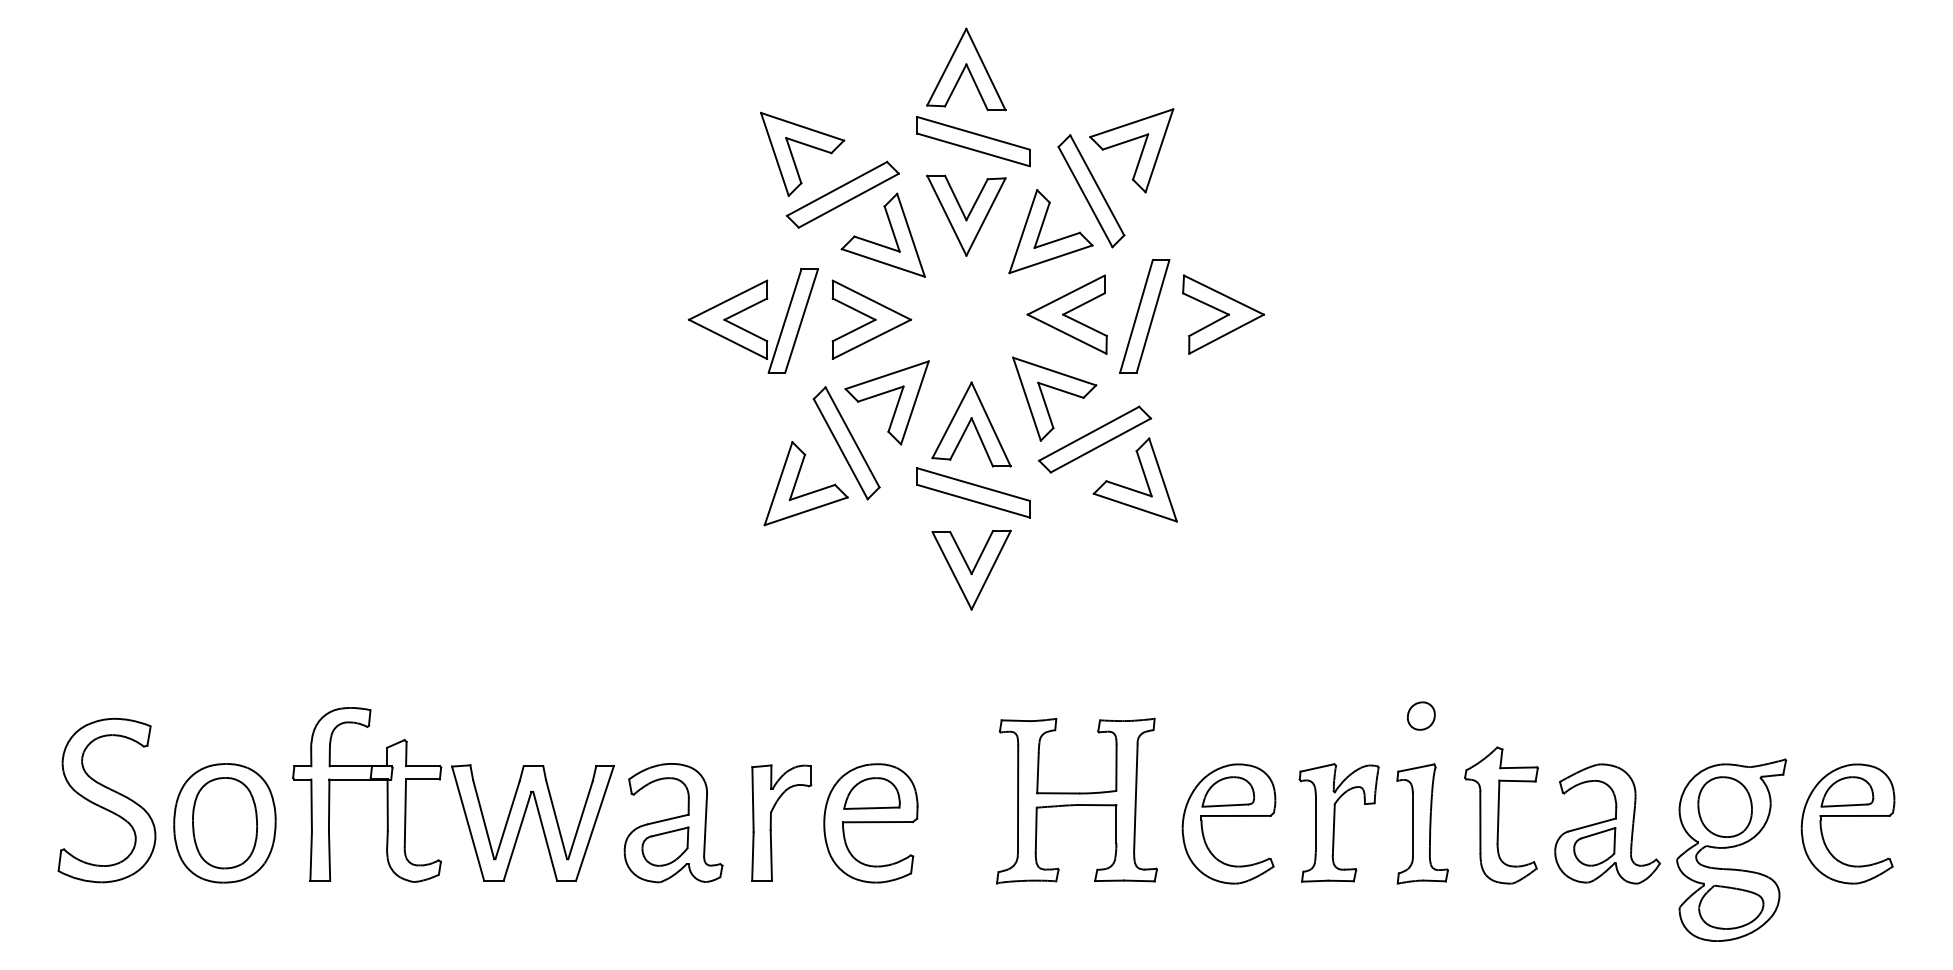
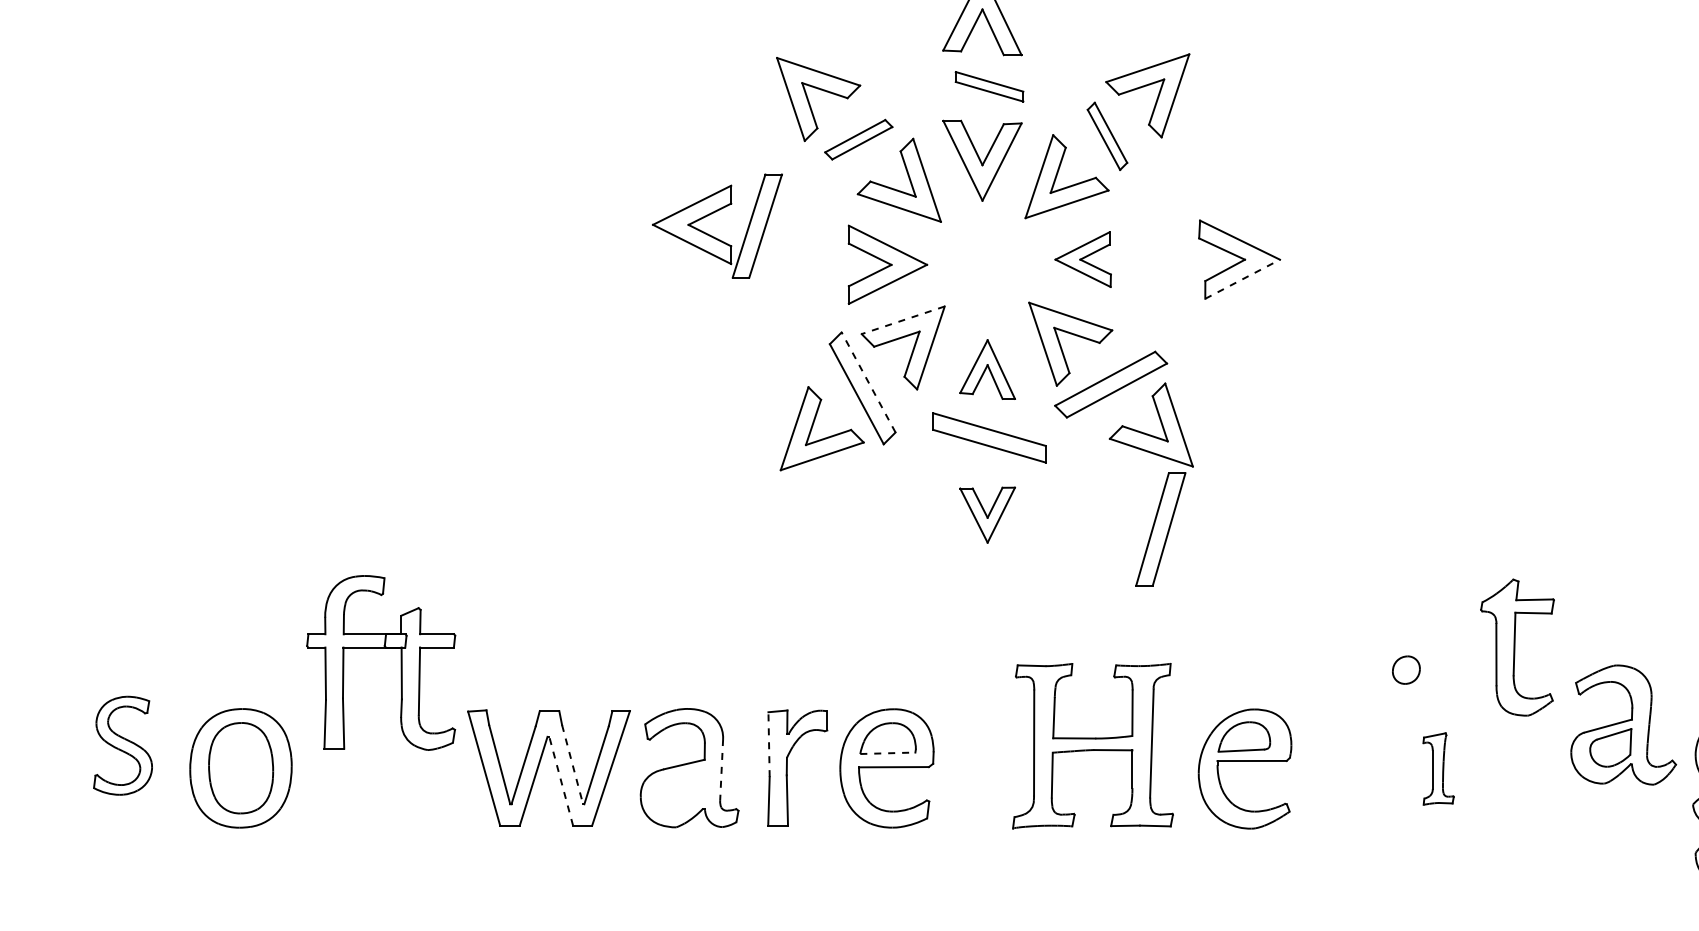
part: (973, 141) -> (989, 86), size x0.6
part: (1091, 191) -> (1107, 136), size x0.6
part: (842, 194) -> (858, 139), size x0.6
part: (1066, 314) -> (1082, 259), size x0.7
part: (1144, 316) -> (1160, 529), moved
part: (748, 330) -> (712, 235), moved
line: (1227, 333) -> (1243, 278), solid -> dashed
line: (887, 375) -> (903, 320), solid -> dashed
part: (971, 424) -> (987, 369), size x0.7
line: (852, 437) -> (868, 382), solid -> dashed
part: (971, 569) -> (987, 514), size x0.7
part: (1420, 715) -> (1405, 669), moved
part: (367, 780) -> (381, 648), moved
line: (753, 799) -> (769, 744), solid -> dashed
part: (106, 800) -> (122, 745), size x0.6
line: (871, 808) -> (887, 753), solid -> dashed
part: (1501, 815) -> (1517, 647), moved
line: (556, 819) -> (572, 764), solid -> dashed
part: (1338, 822) -> (1354, 767), removed
part: (1422, 823) -> (1438, 768), size x0.6
part: (1607, 823) -> (1623, 724), moved
line: (705, 824) -> (721, 769), solid -> dashed
line: (545, 835) -> (561, 780), solid -> dashed
part: (665, 846) -> (681, 791), removed

